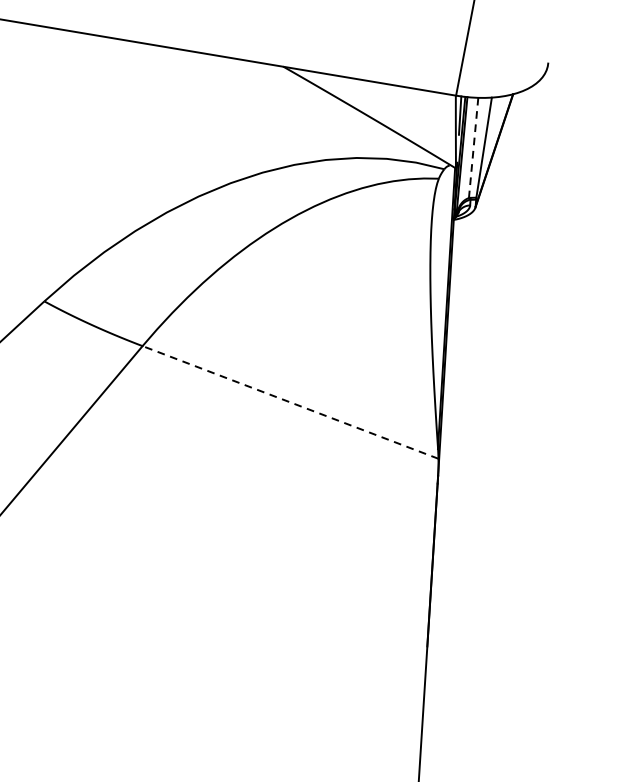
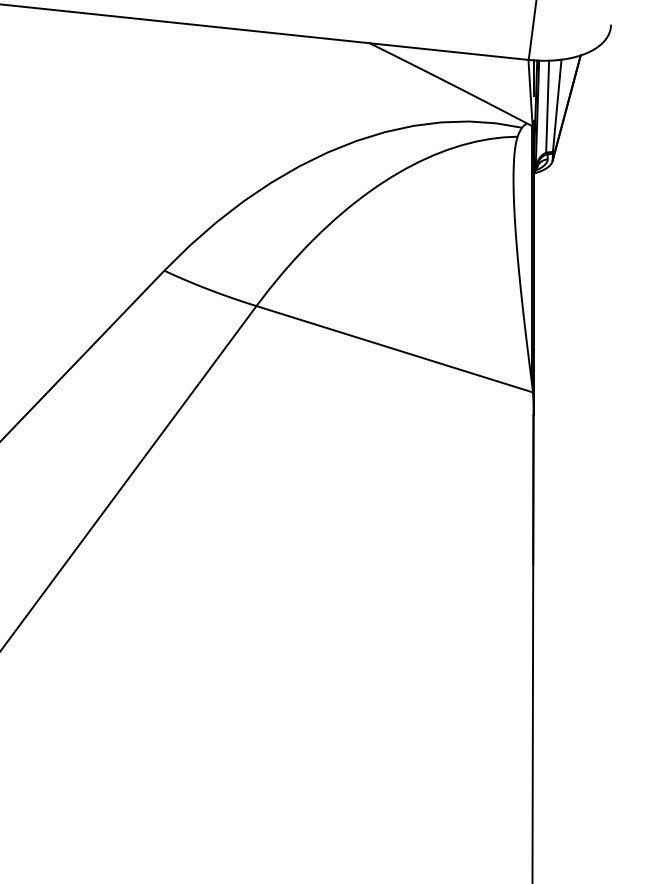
line: (473, 148) -> (547, 107), dashed -> solid
line: (290, 402) -> (394, 349), dashed -> solid

